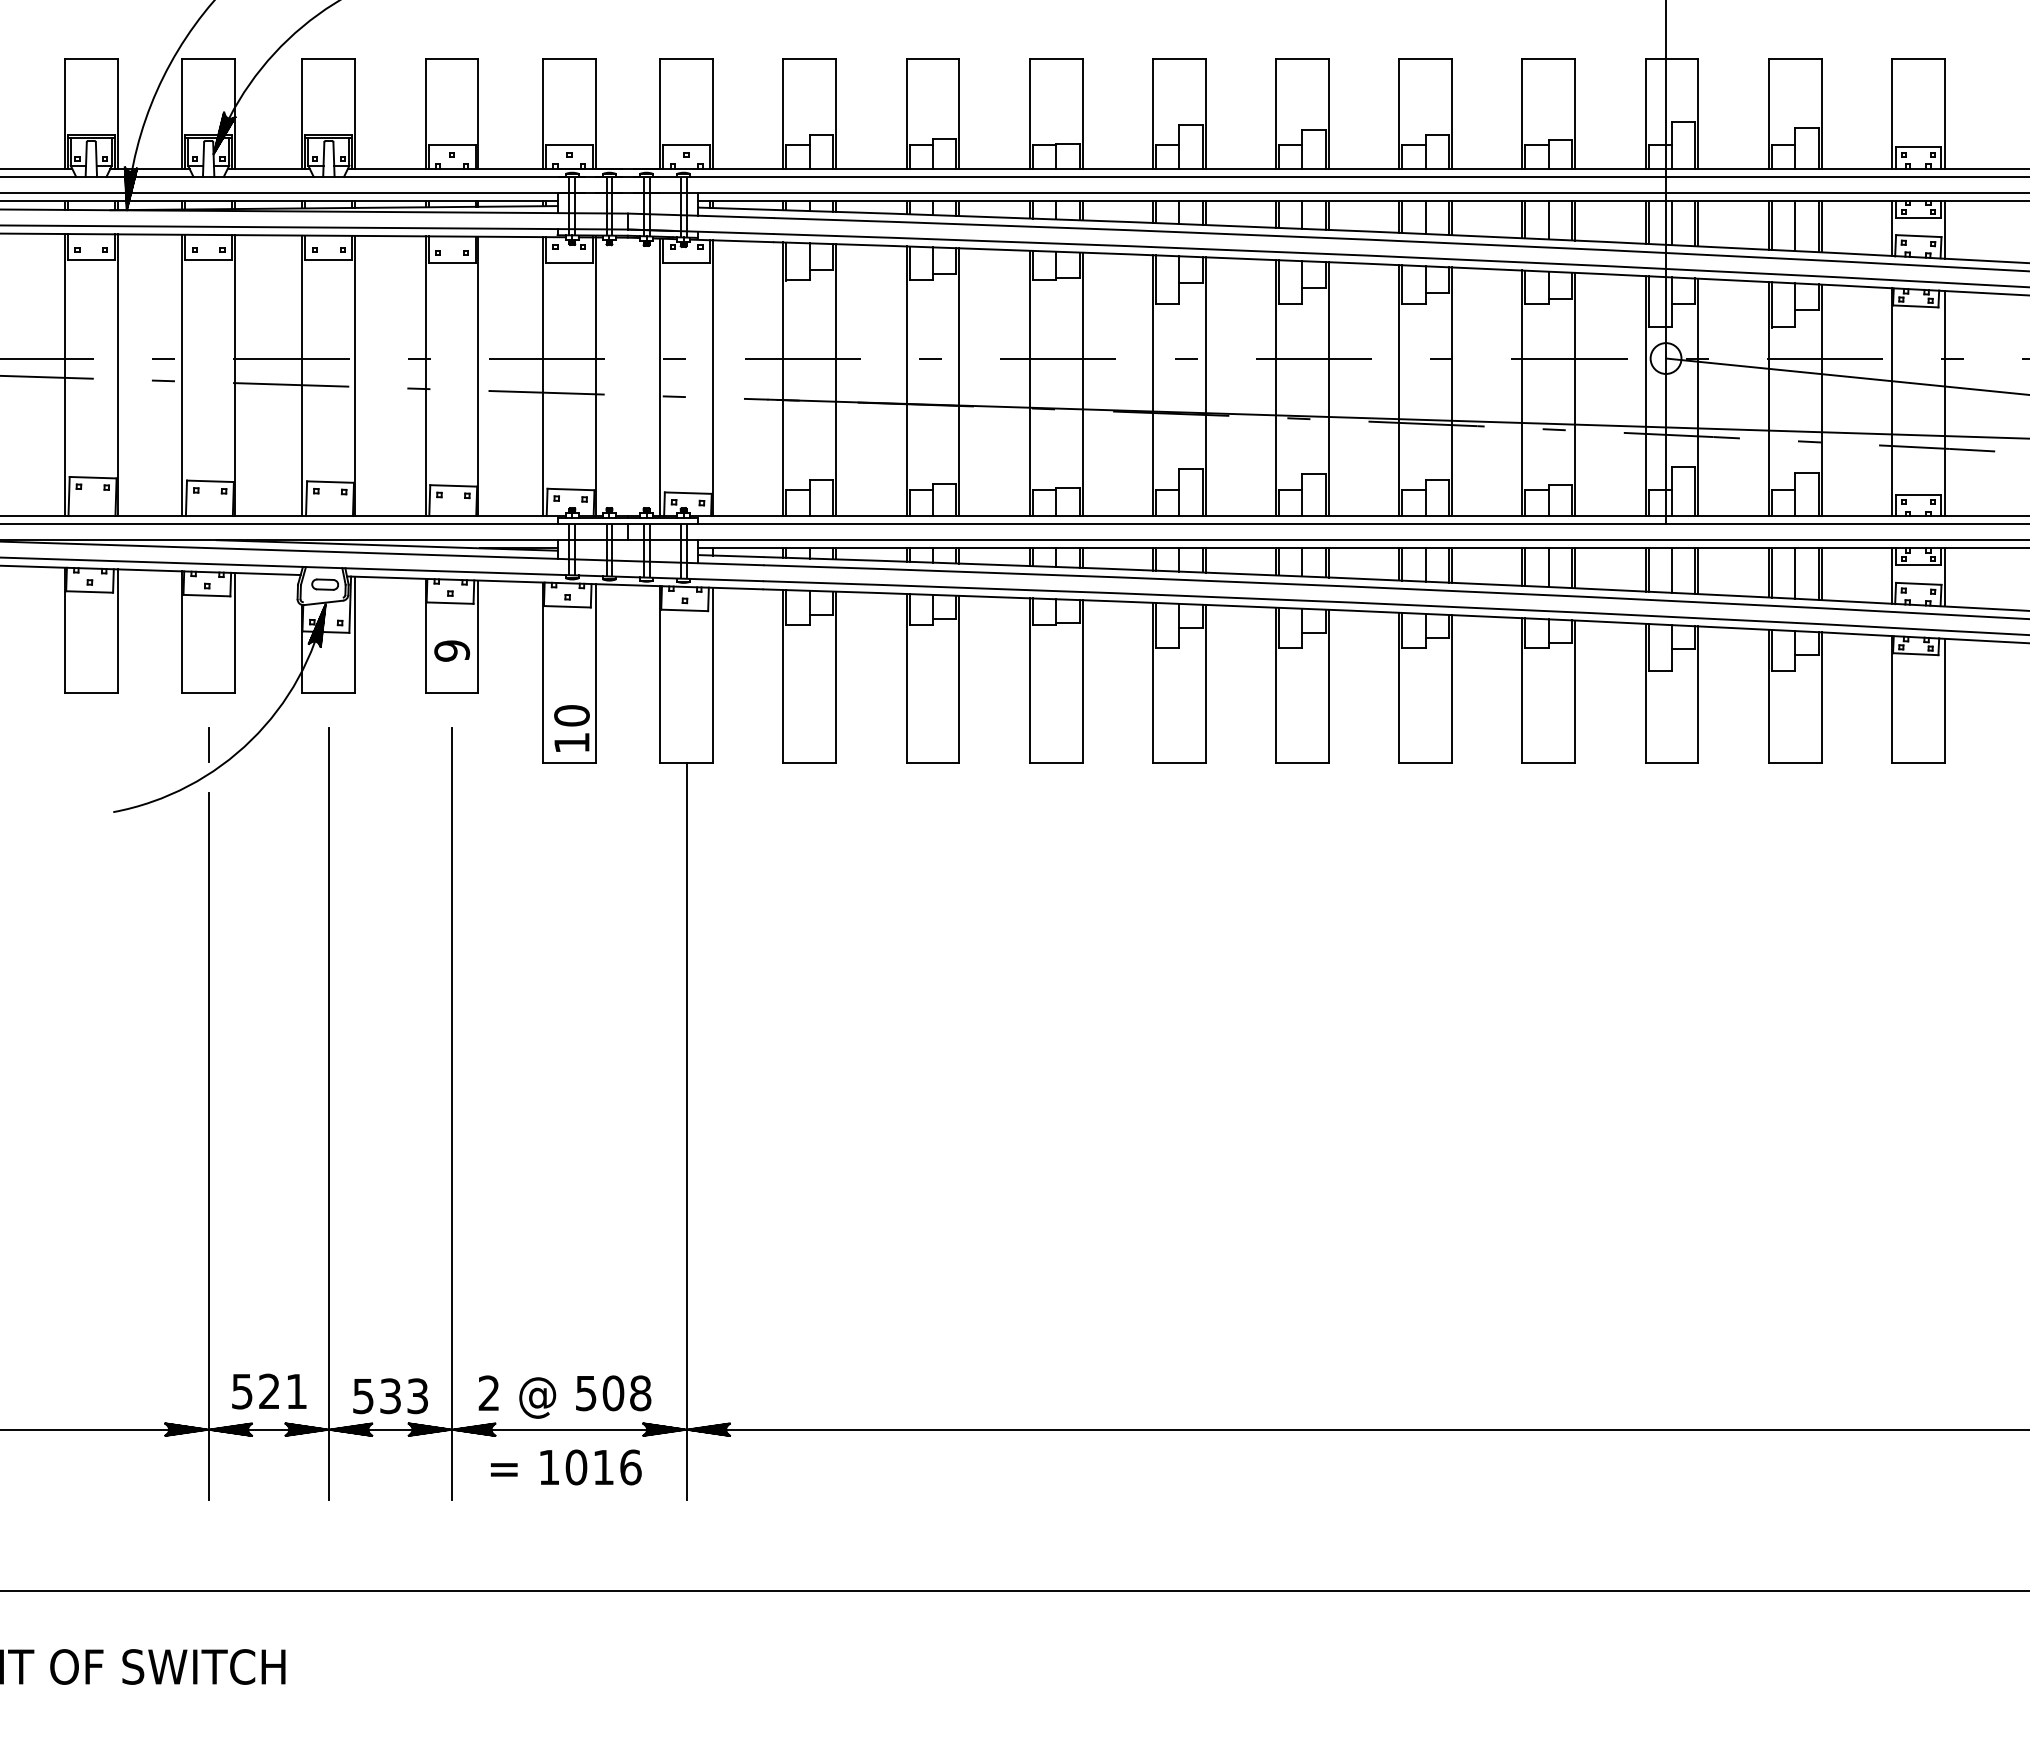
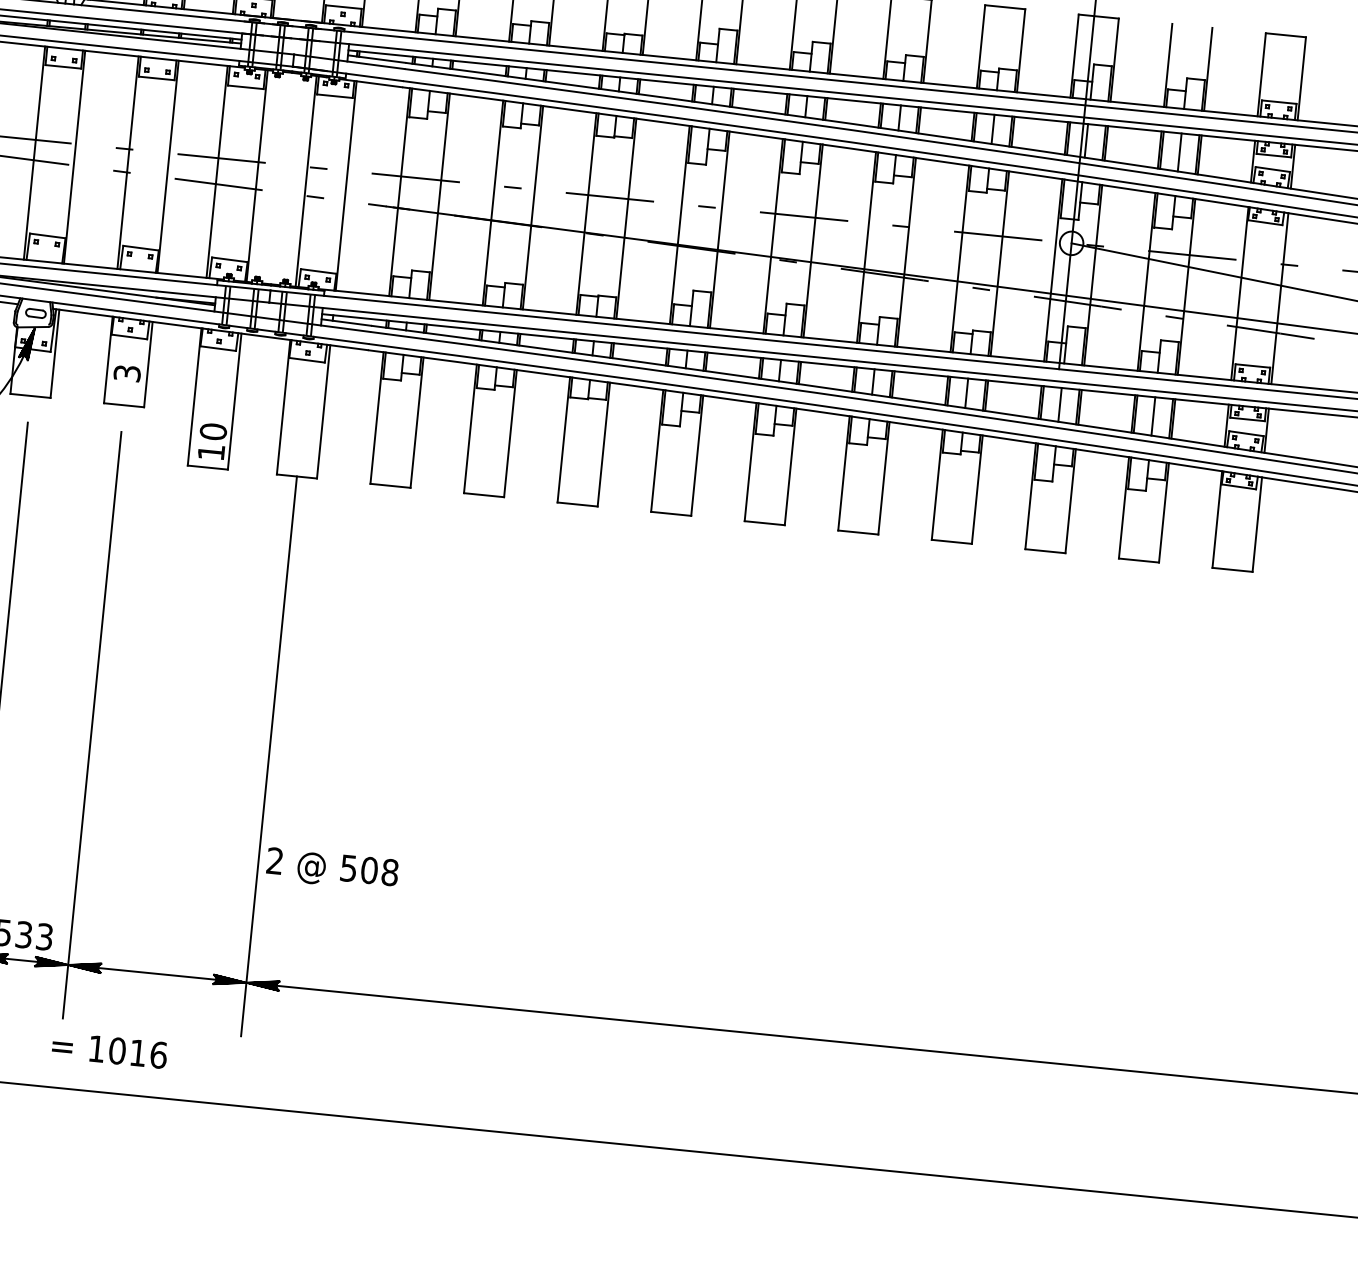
line: (1794, 59) -> (1191, 25), removed
text: (451, 650) -> (126, 373), 9 -> 3
text: (564, 1396) -> (332, 869), moved
text: (566, 1467) -> (109, 1050), moved

